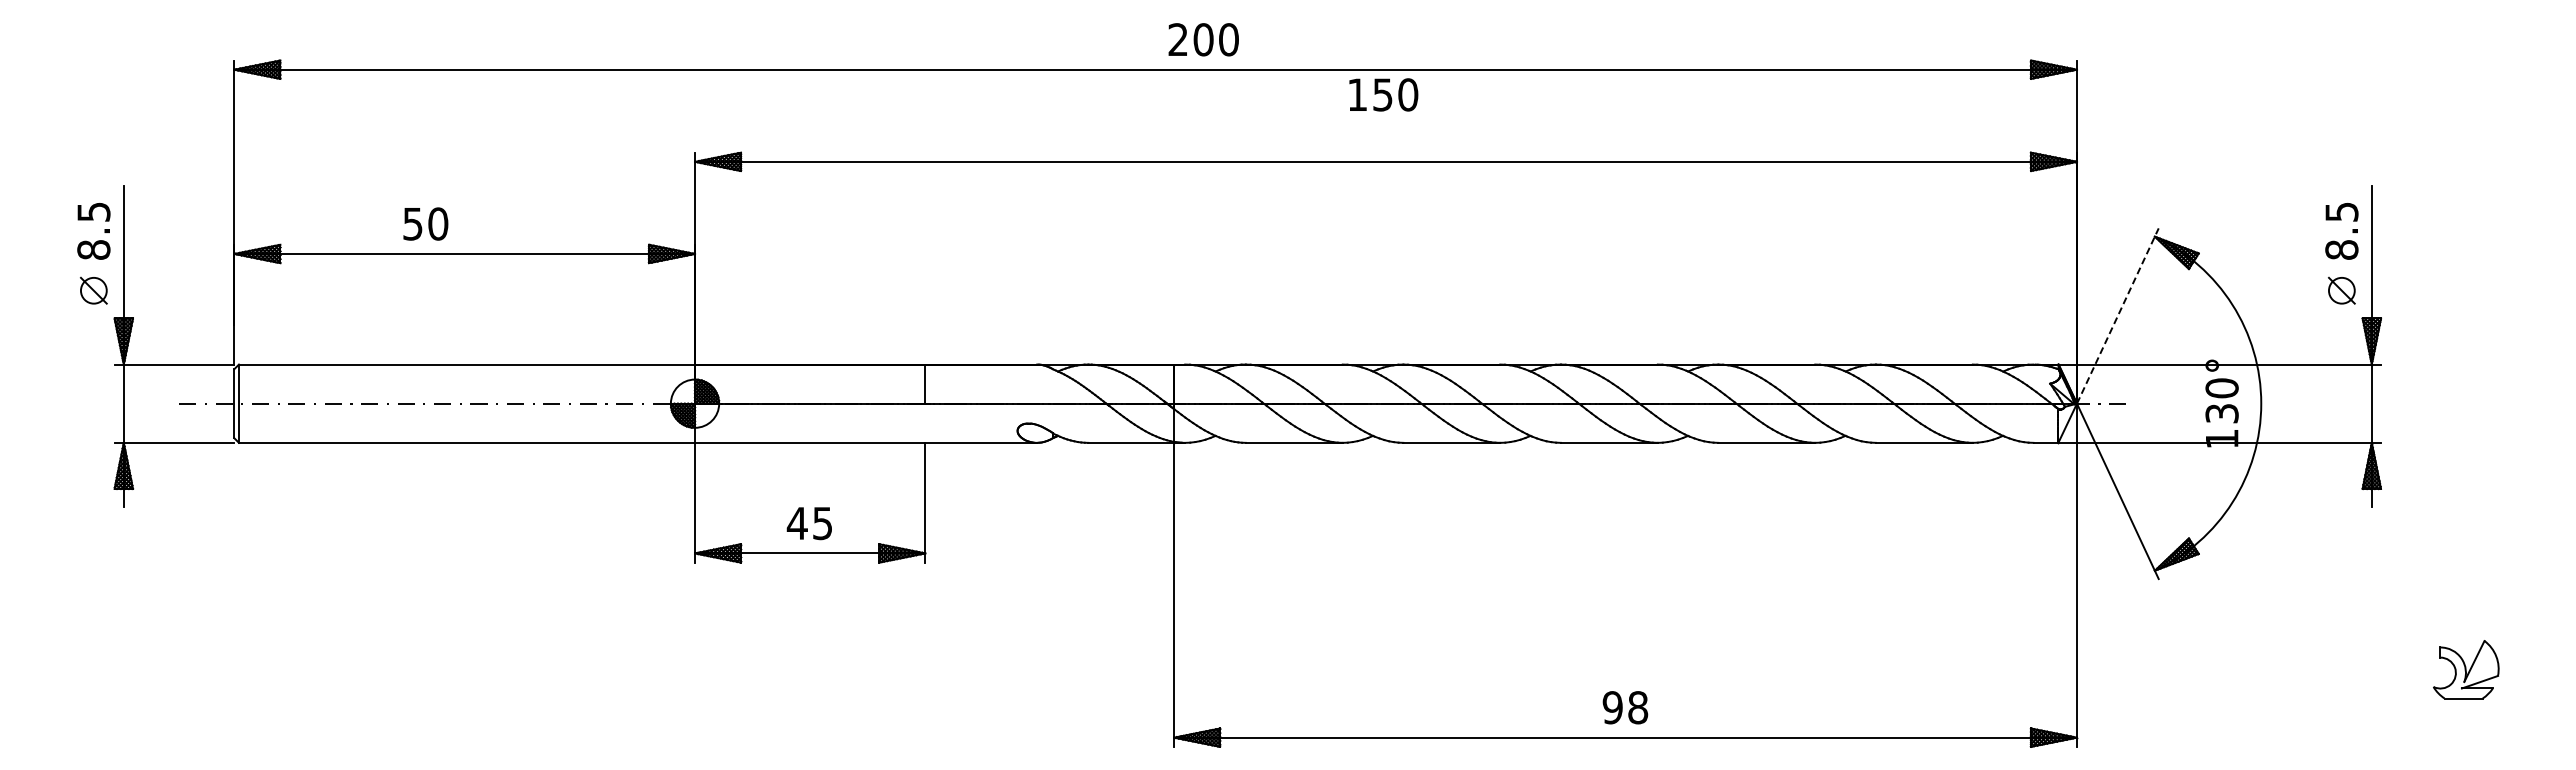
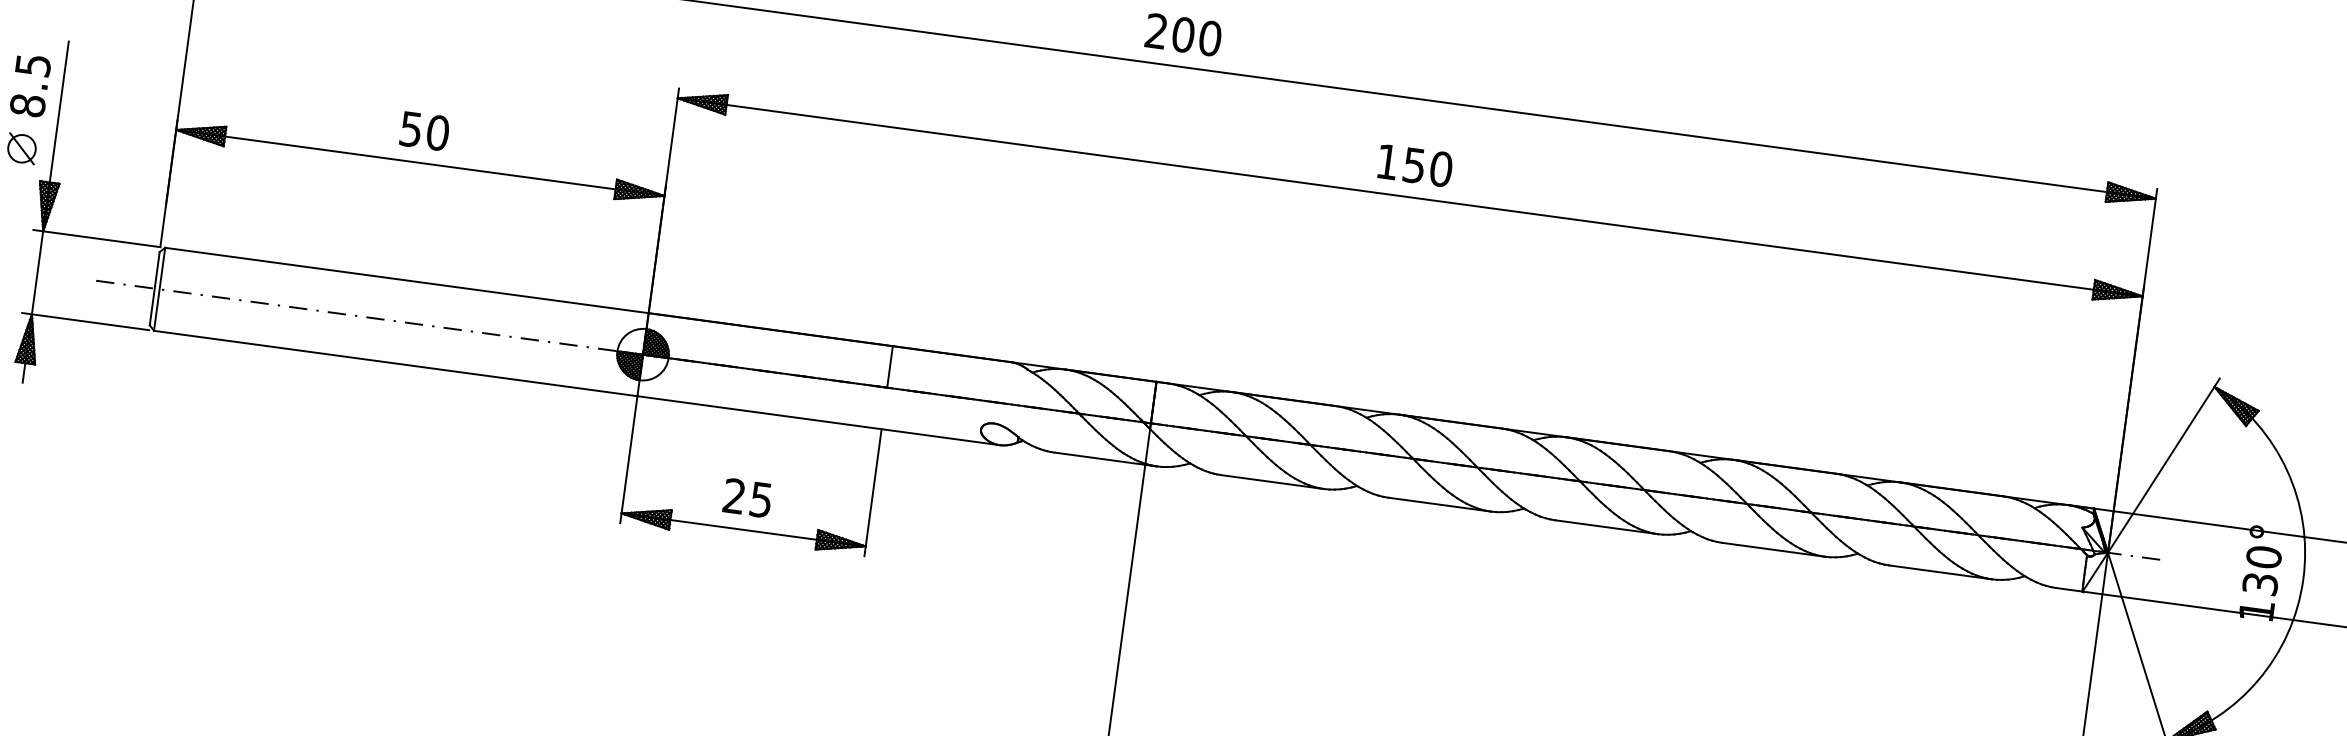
text: (1203, 39) -> (1183, 34), moved
text: (1383, 94) -> (1415, 165), moved
text: (425, 223) -> (424, 130), moved
line: (2117, 316) -> (2163, 466), dashed -> solid
text: (796, 522) -> (733, 495), 45 -> 25

